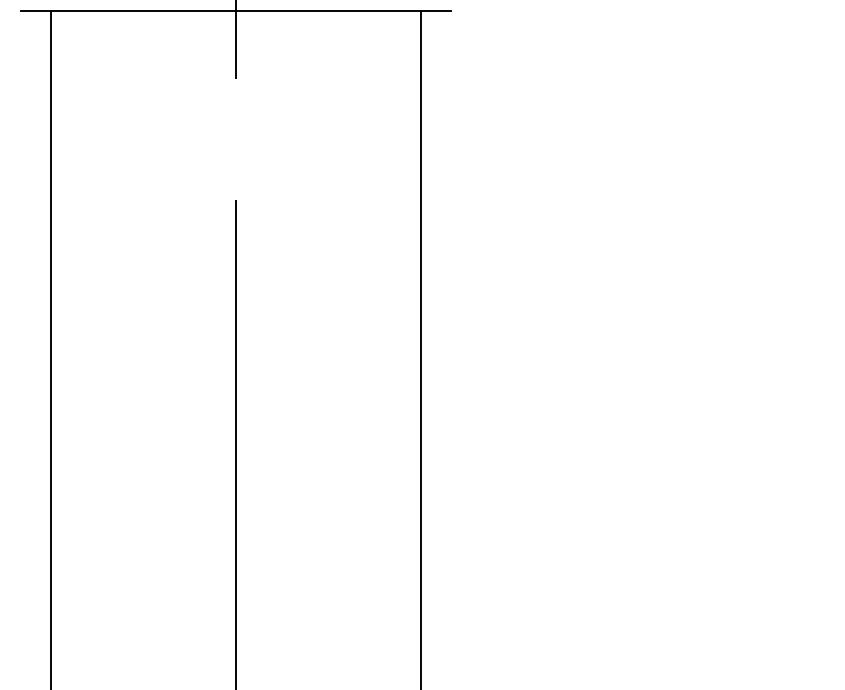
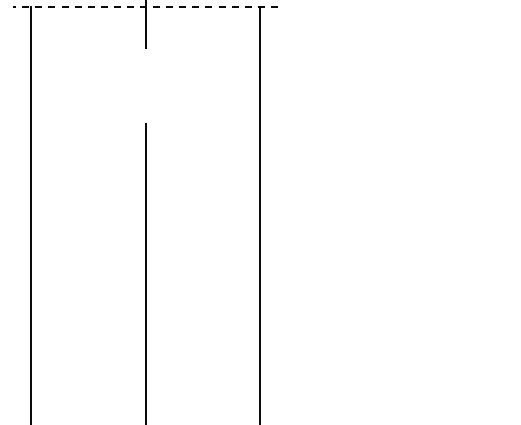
line: (235, 10) -> (145, 6), solid -> dashed

